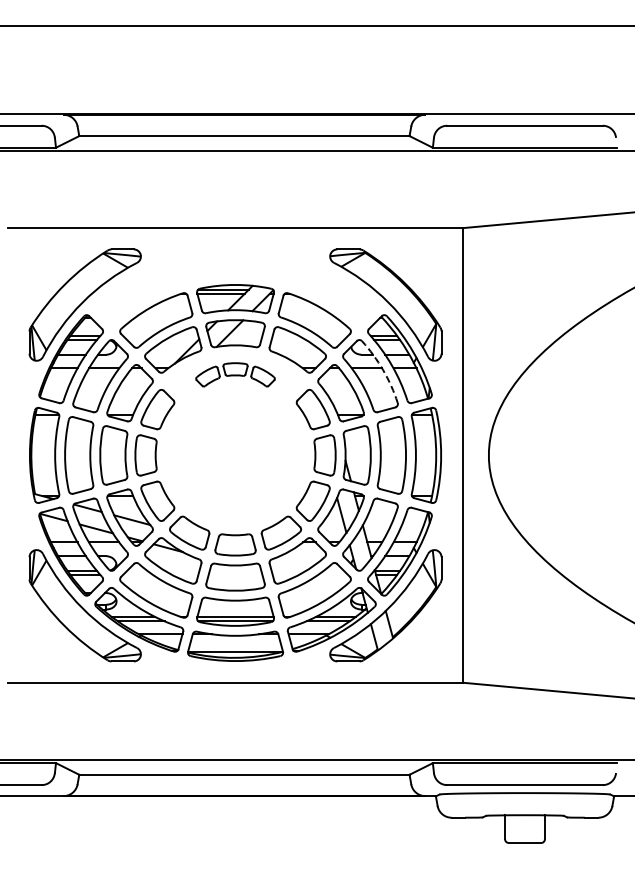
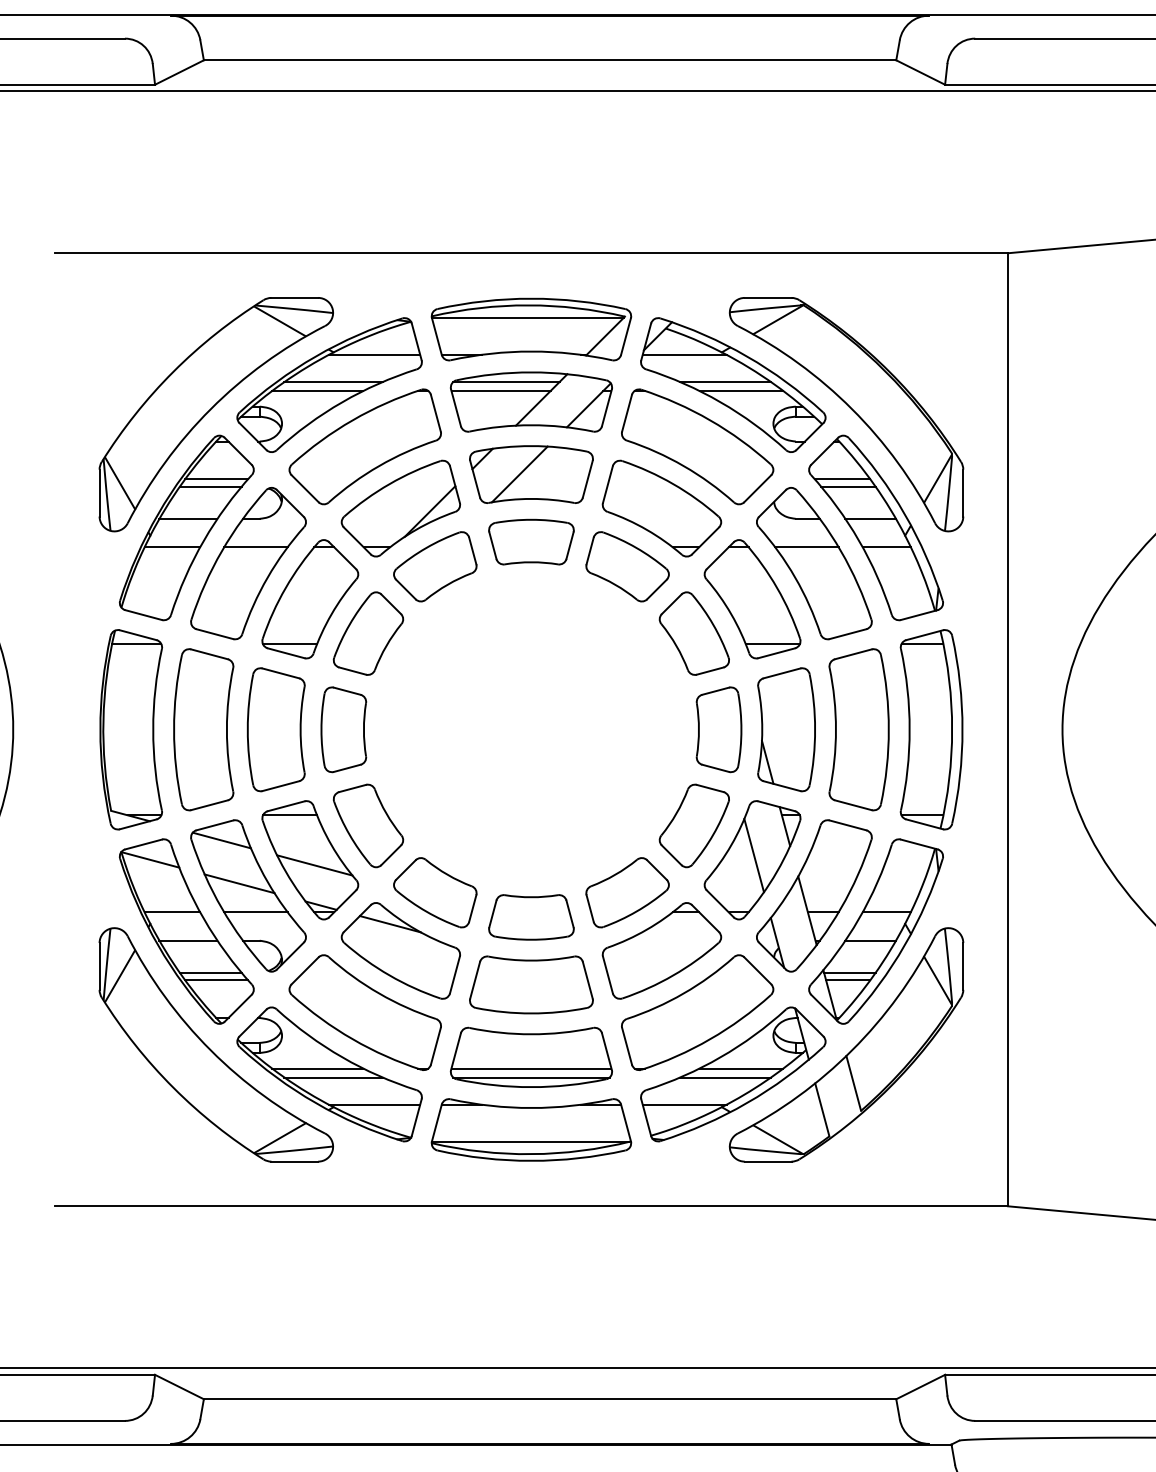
part: (235, 275) -> (531, 352), added
arc: (383, 370) -> (841, 551), dashed -> solid
part: (235, 374) -> (531, 560), size x1.67

